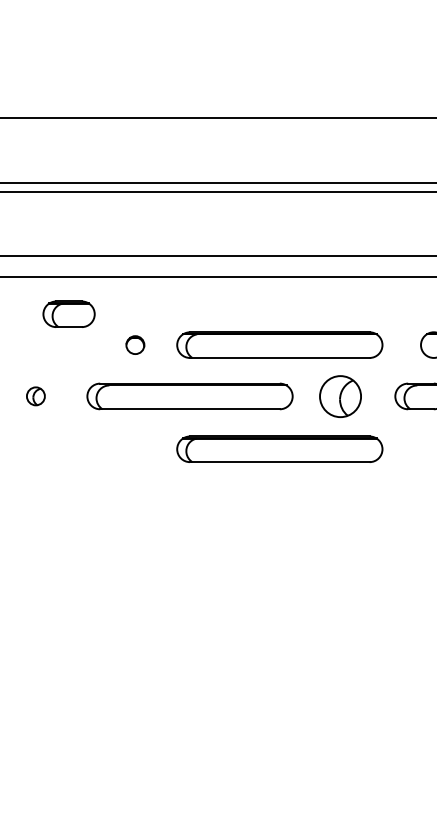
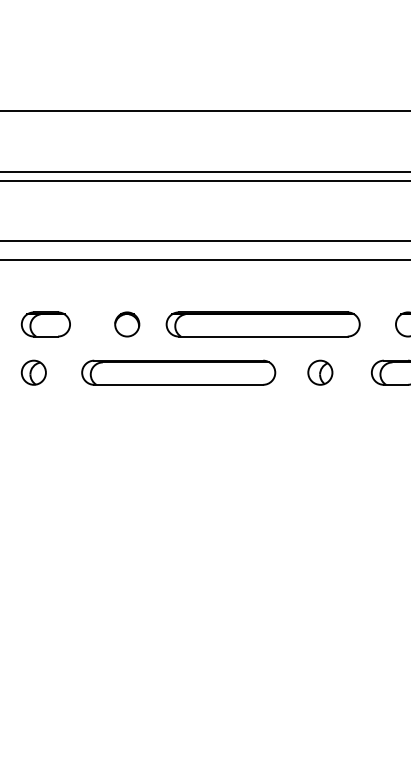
part: (68, 314) -> (45, 324), moved
circle: (135, 345) -> (127, 324), size x1.43
part: (35, 396) -> (33, 372), size x1.43
part: (340, 396) -> (320, 372), size x0.62
part: (279, 449) -> (262, 422), removed

